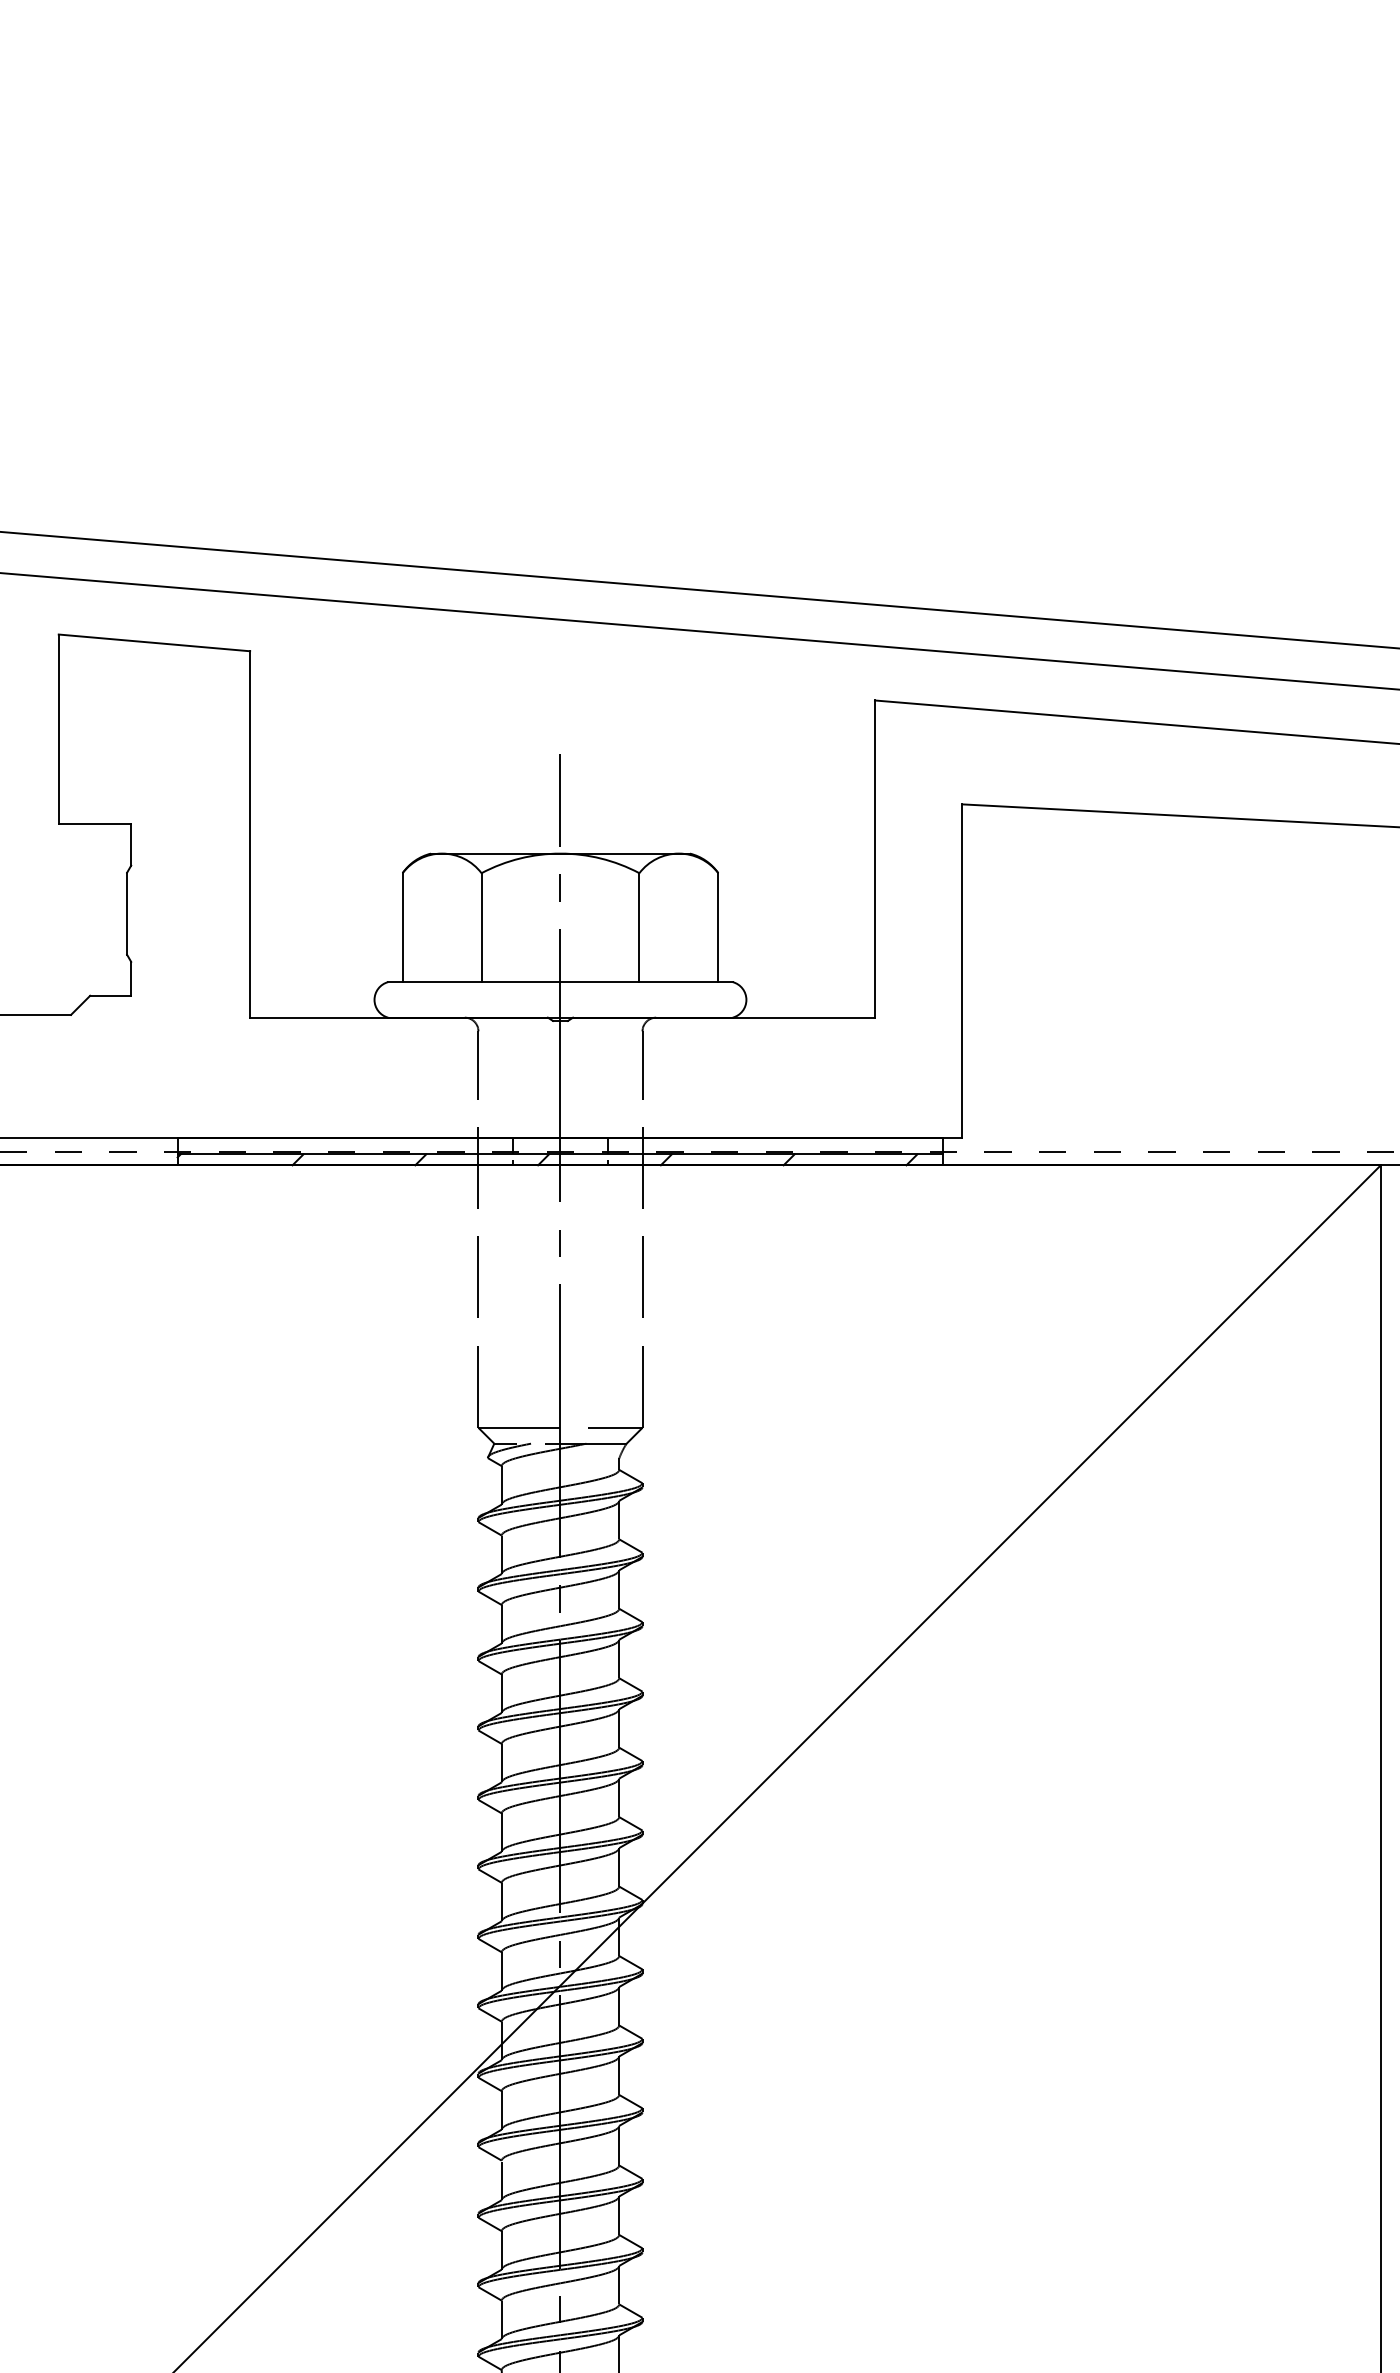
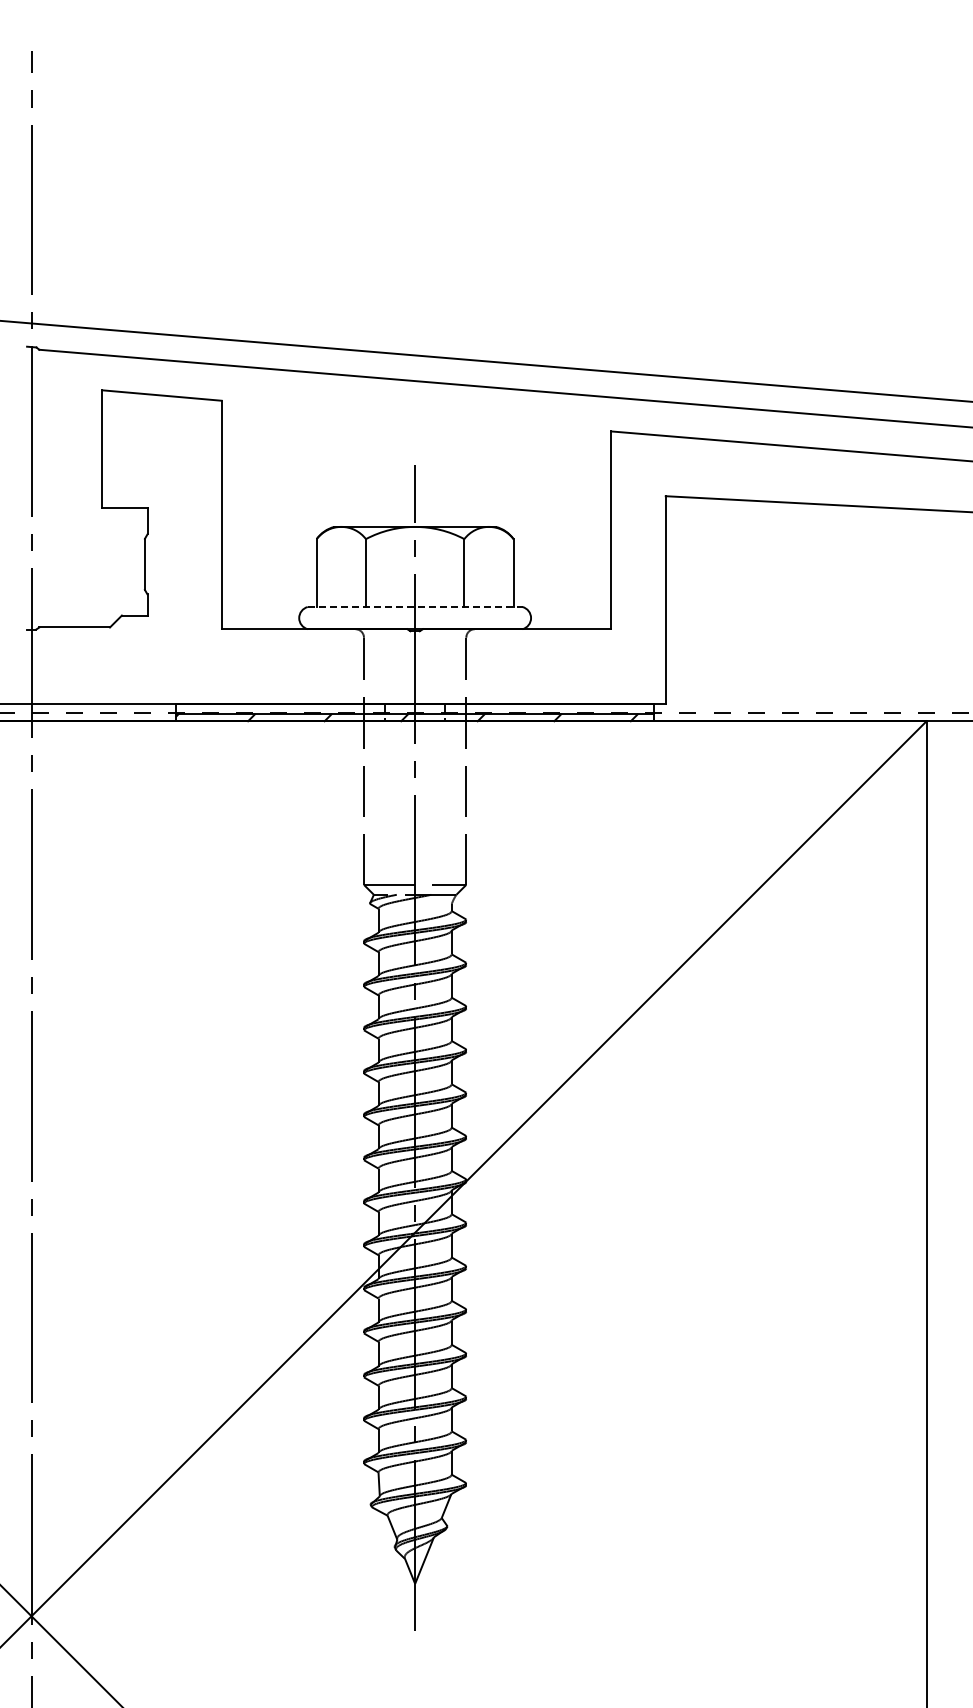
line: (561, 982) -> (415, 607), solid -> dashed

